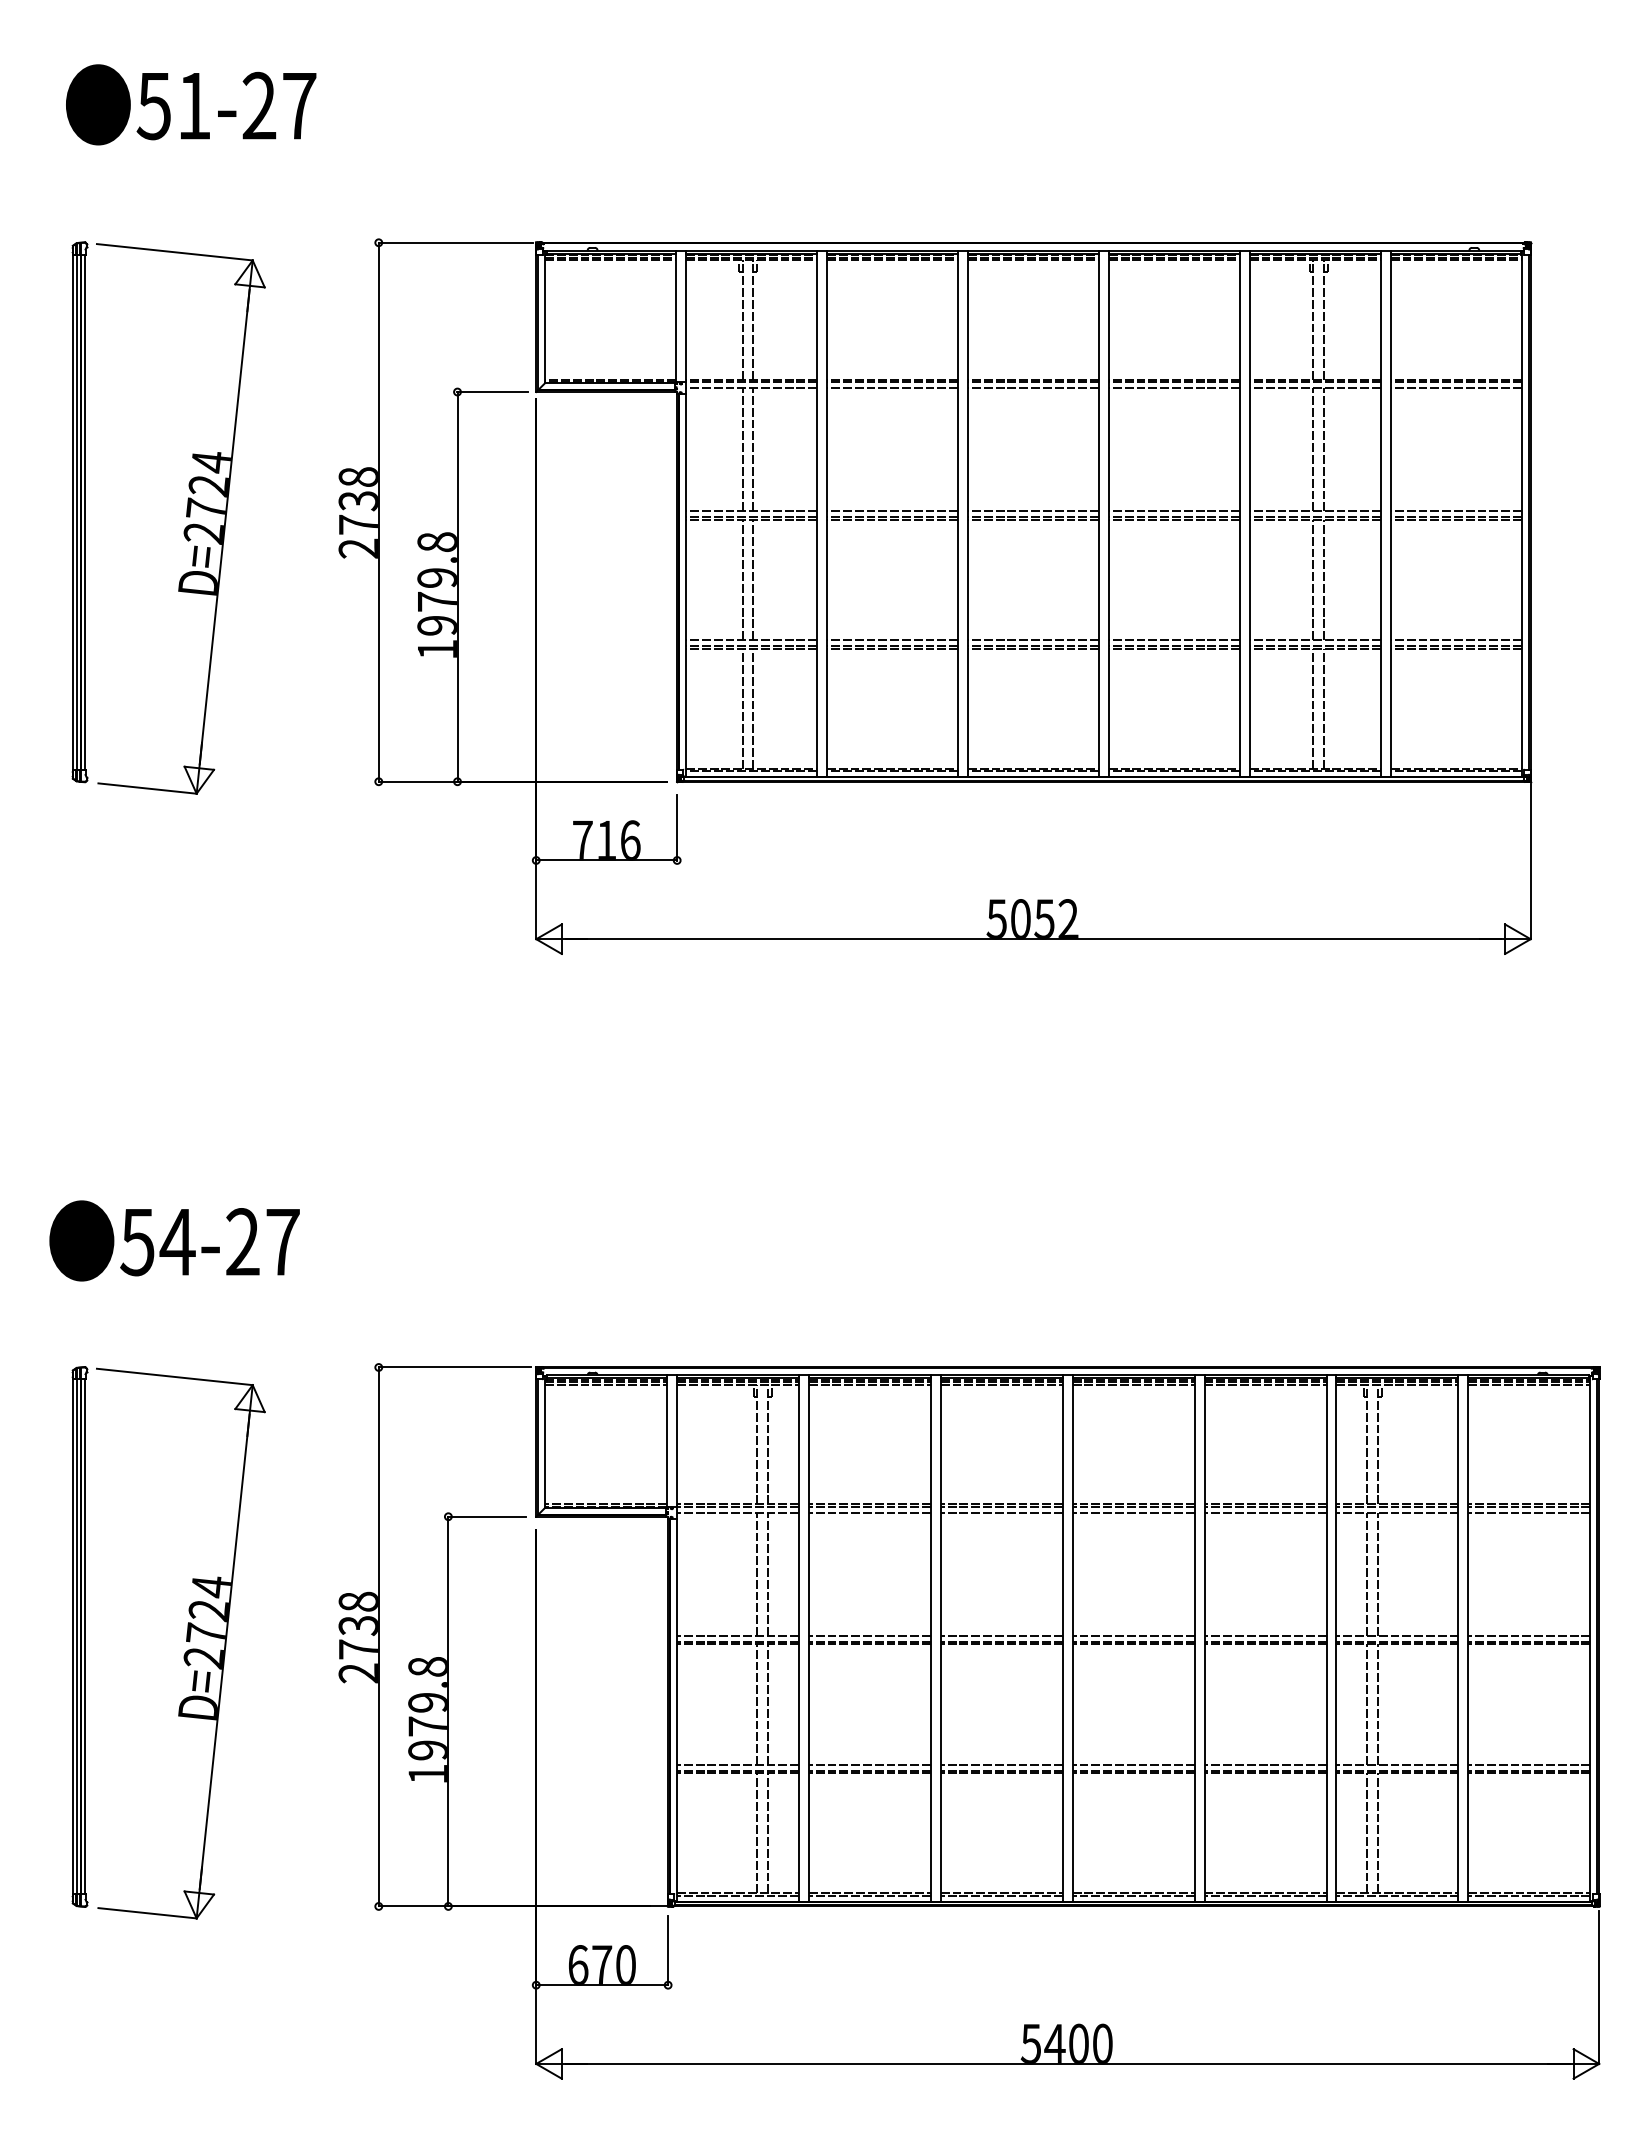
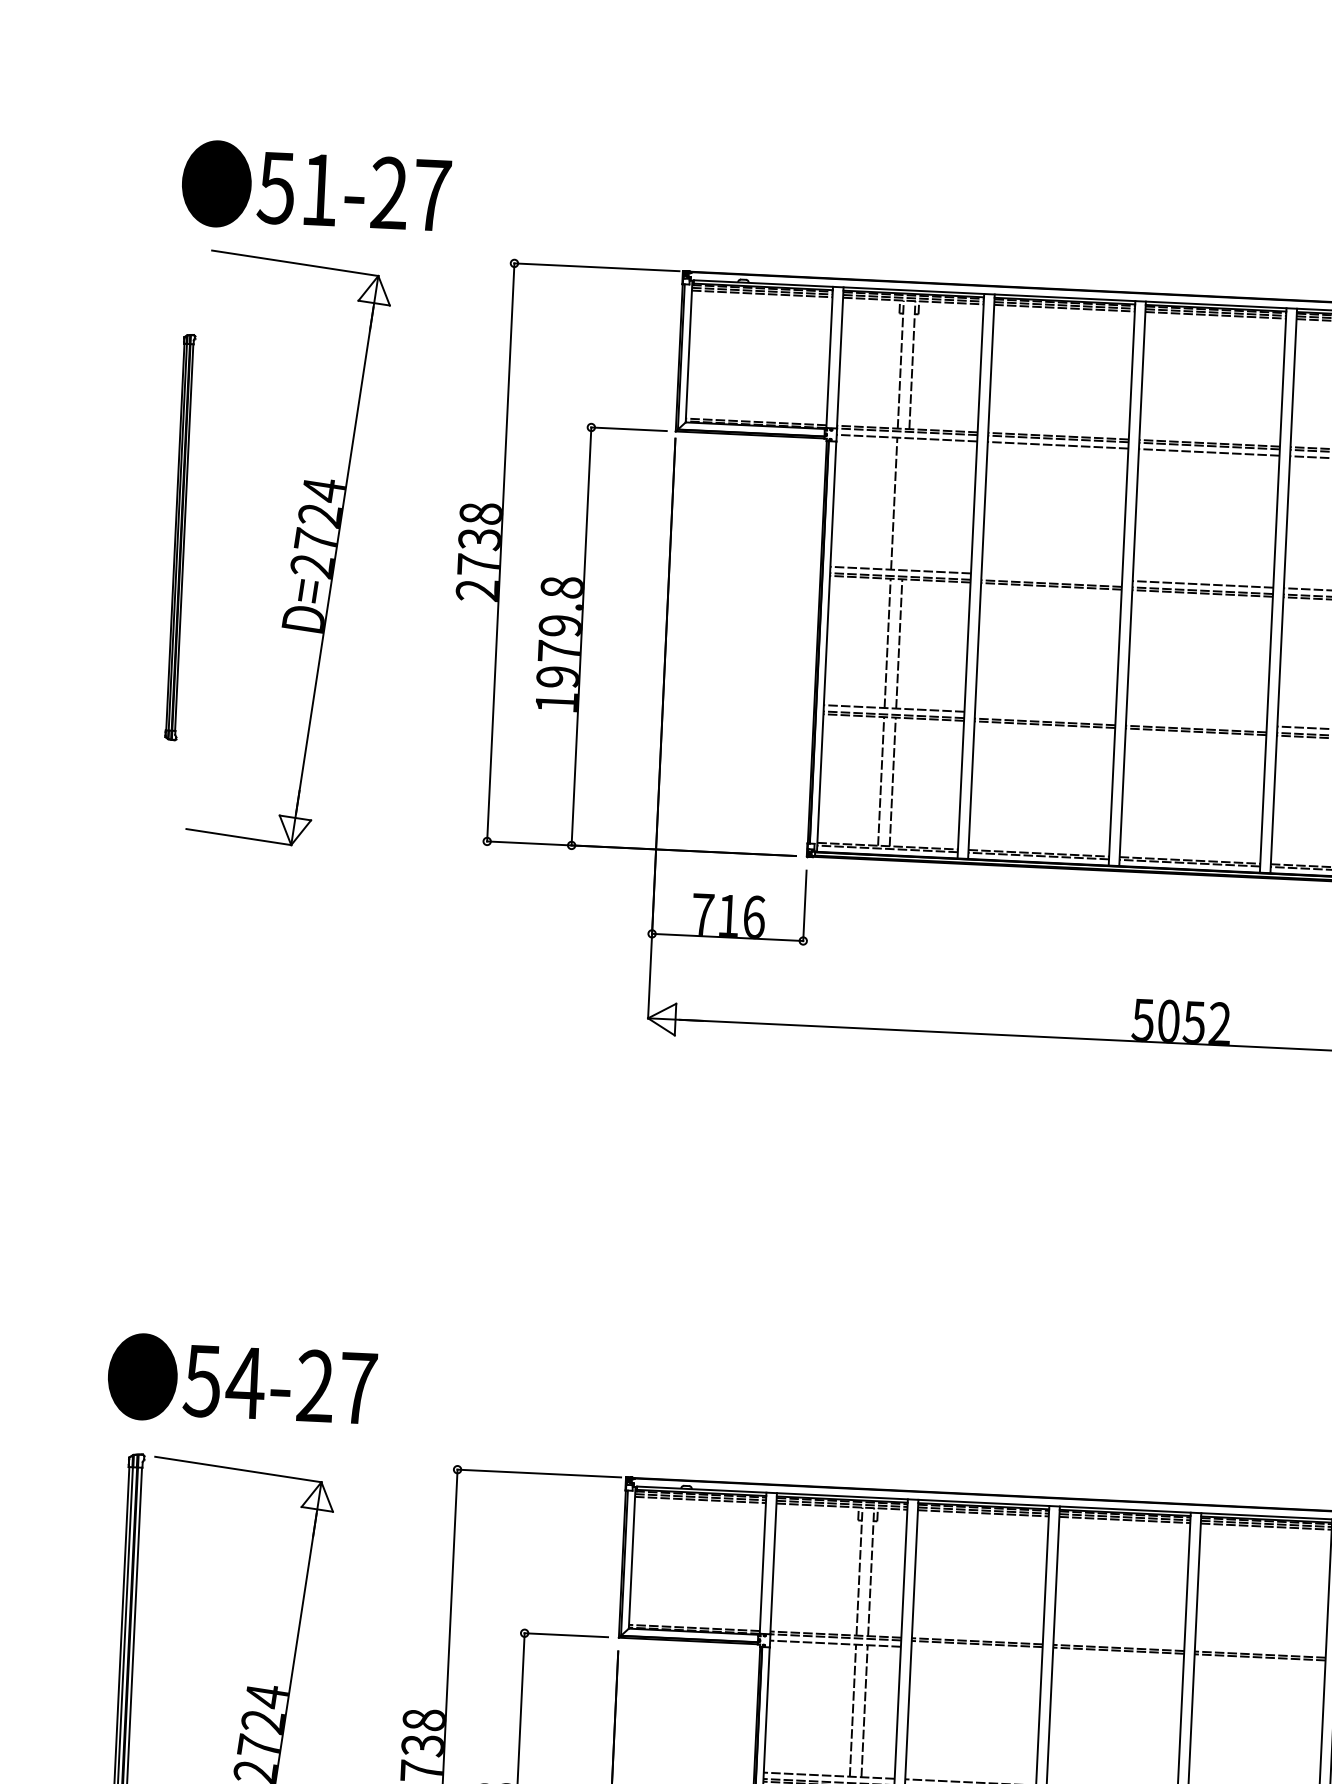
text: (191, 104) -> (316, 188), moved
line: (753, 449) -> (905, 504), removed
line: (892, 511) -> (1051, 577), removed
part: (79, 512) -> (179, 537), size x0.7
line: (892, 640) -> (1045, 715), removed
line: (1033, 640) -> (1196, 723), removed
text: (174, 1240) -> (242, 1381), moved
line: (869, 1512) -> (976, 1650), removed
line: (1001, 1512) -> (1118, 1656), removed
line: (1133, 1512) -> (1259, 1663), removed

